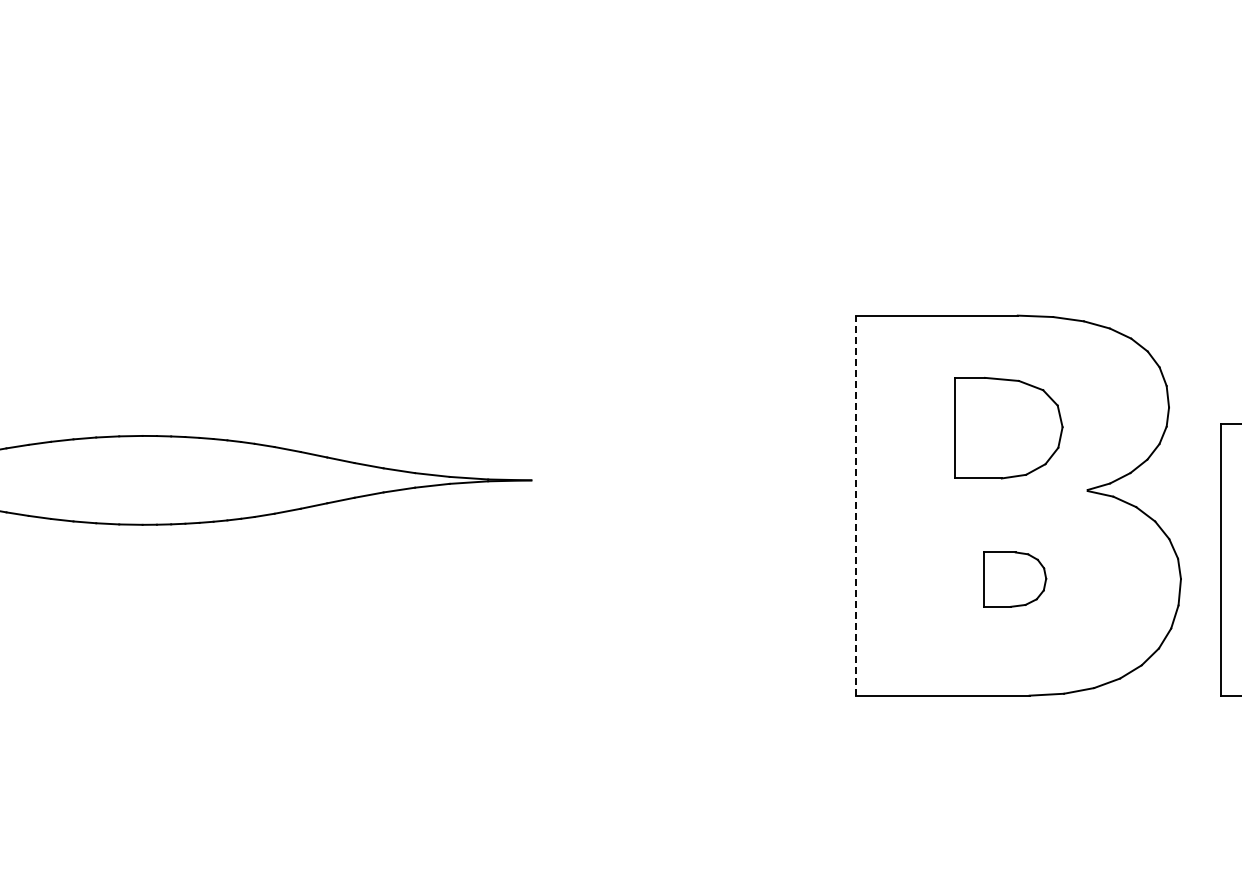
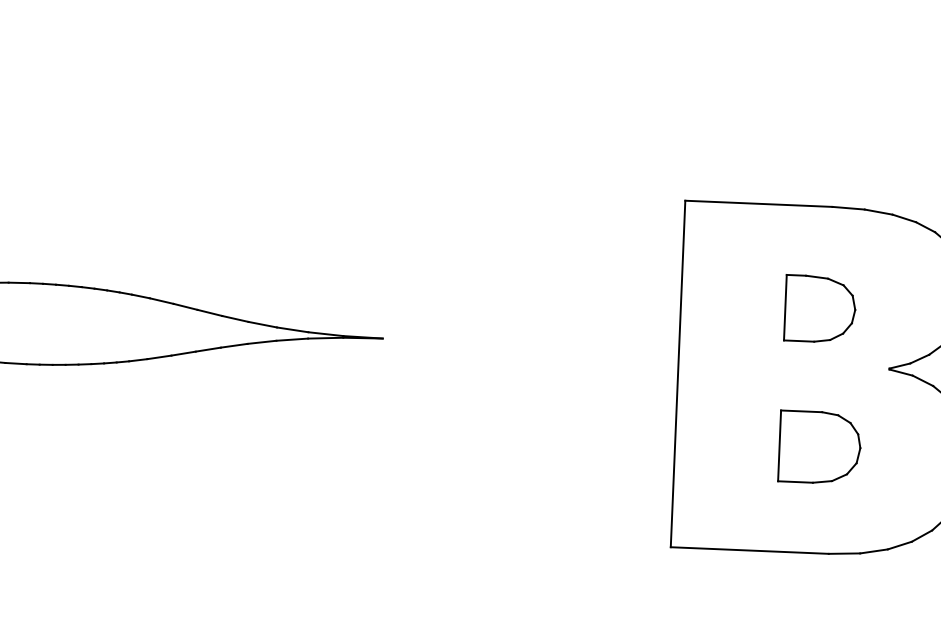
part: (1009, 427) -> (820, 308), size x0.71
line: (856, 505) -> (678, 373), dashed -> solid
part: (1015, 579) -> (820, 447), size x1.43

